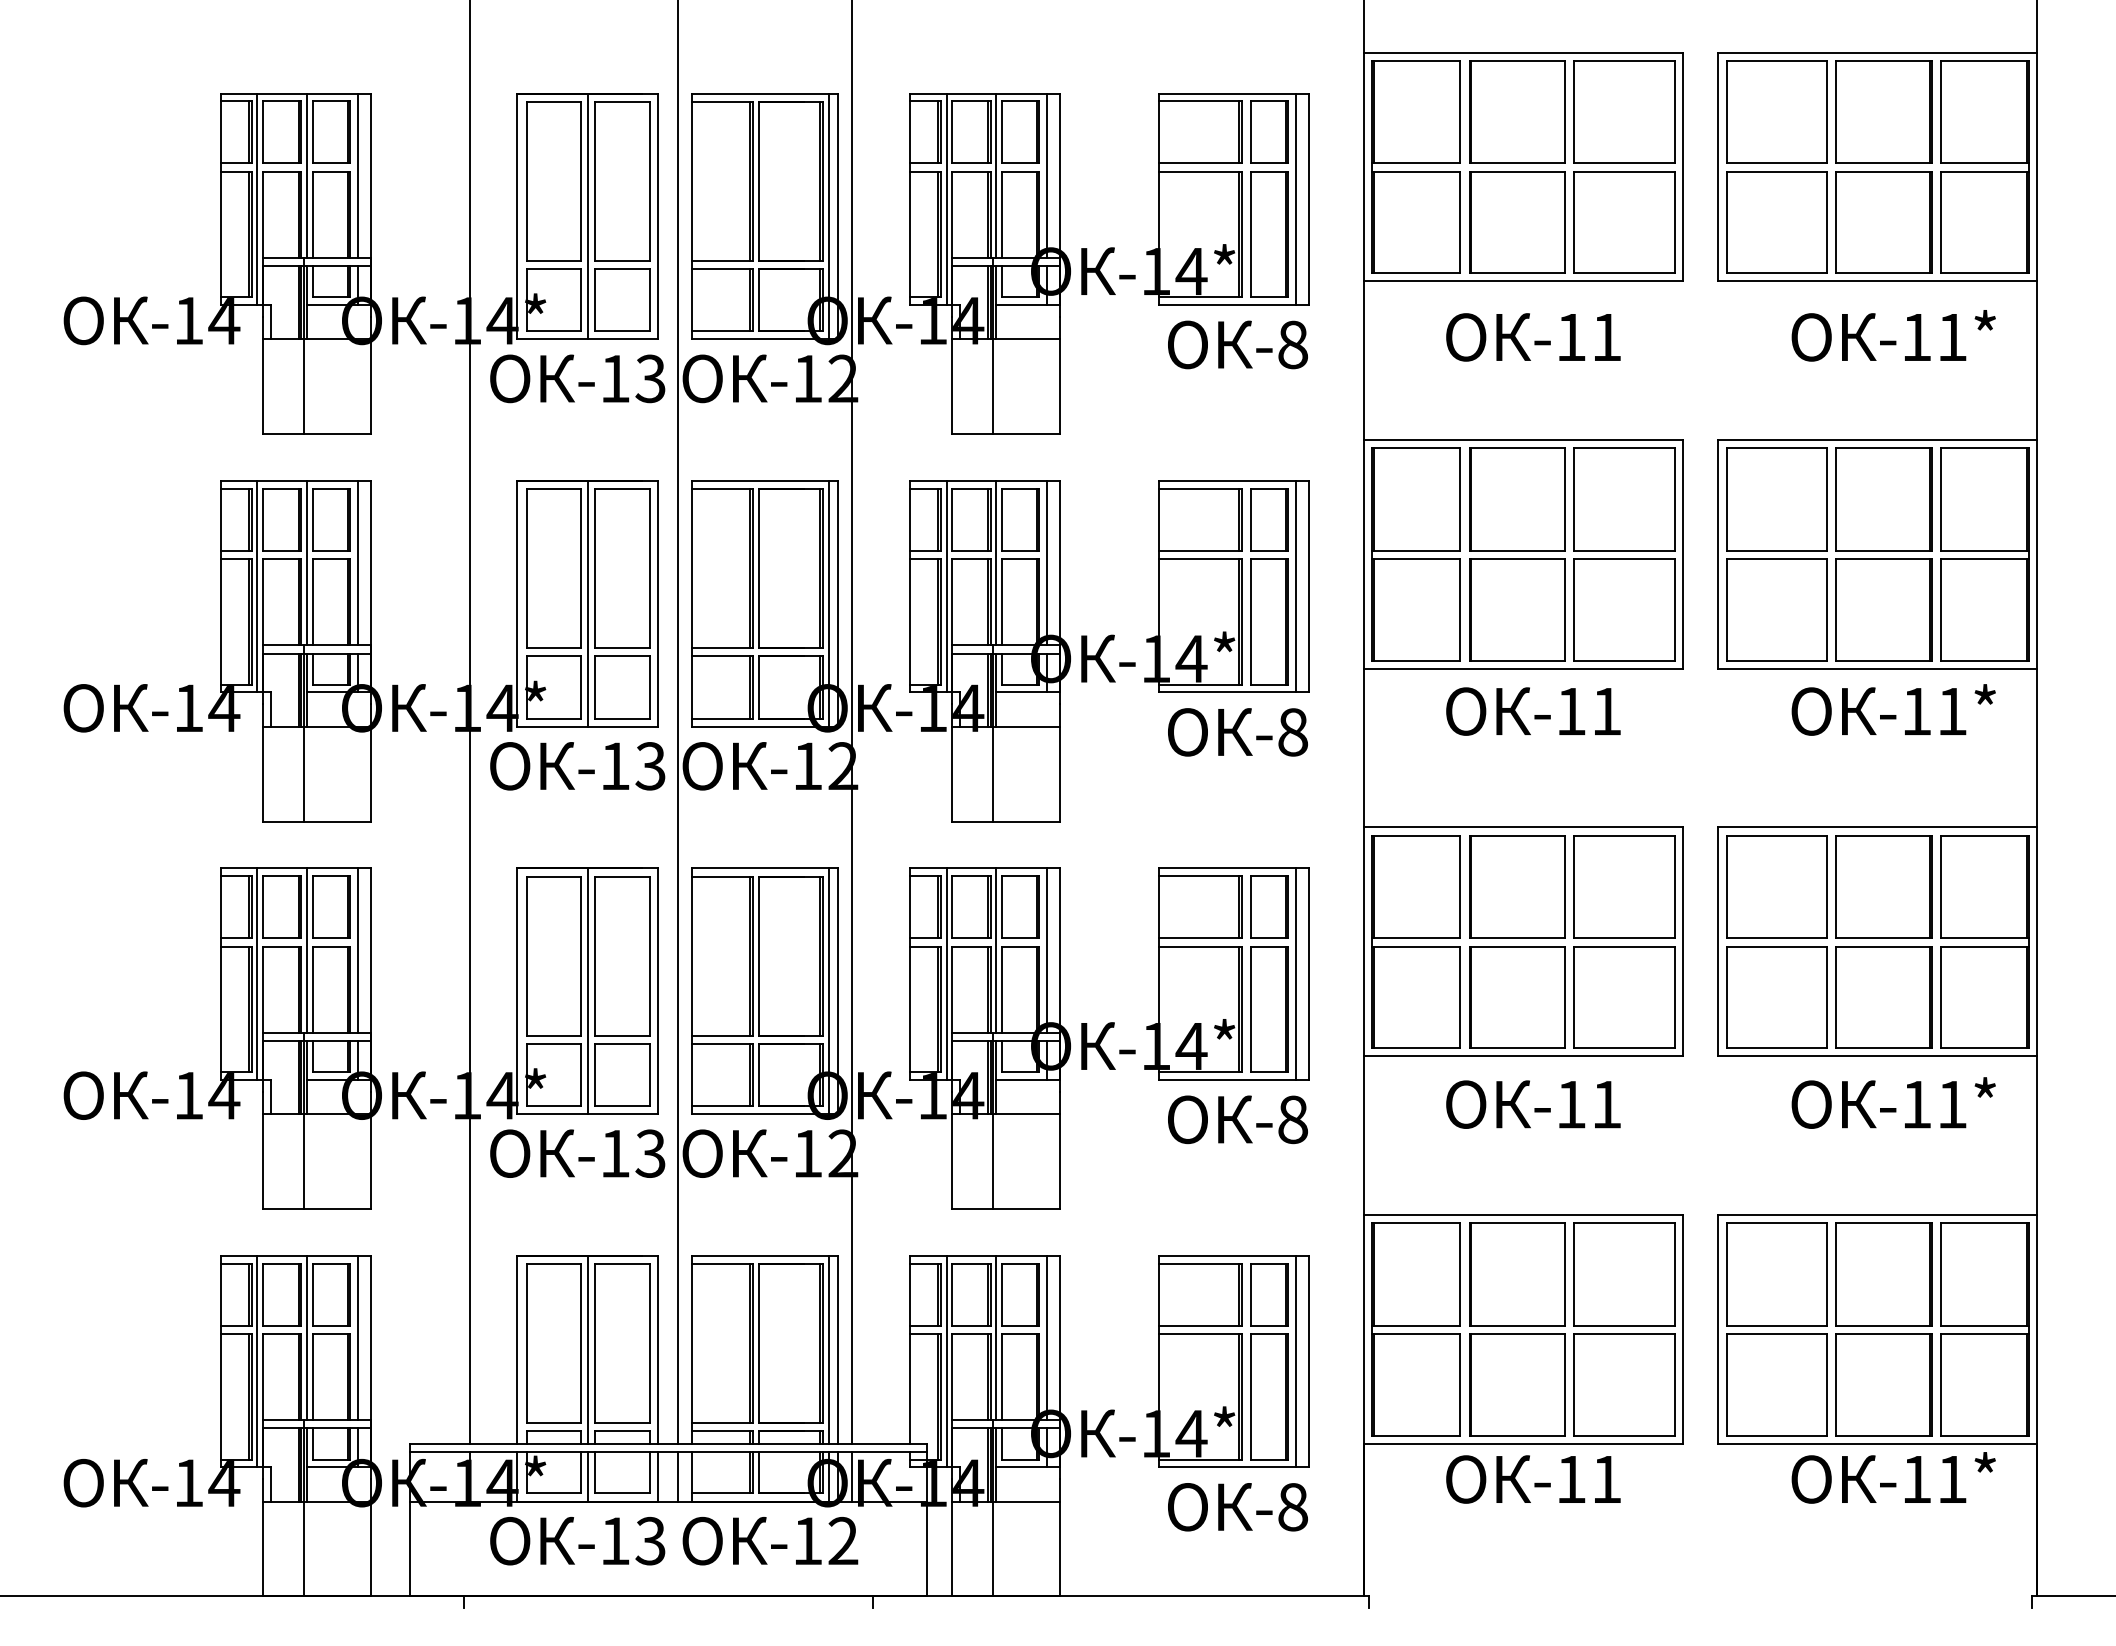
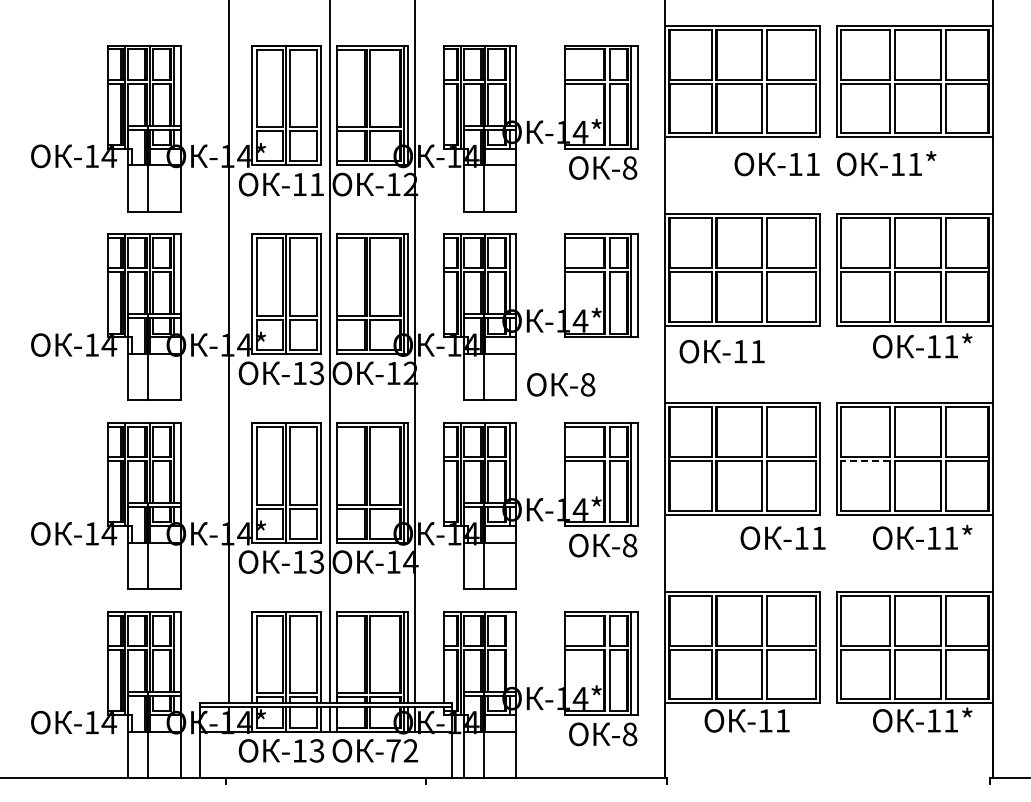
text: (1893, 335) -> (886, 163), moved
text: (1532, 337) -> (776, 164), moved
text: (649, 378) -> (316, 184), -13 -> -11
text: (1532, 711) -> (721, 351), moved
text: (1238, 731) -> (561, 384), moved
line: (1776, 947) -> (865, 461), solid -> dashed
text: (1532, 1103) -> (782, 537), moved
text: (842, 1152) -> (410, 561), -12 -> -14
line: (1047, 1337) -> (510, 651), removed
text: (807, 1540) -> (393, 750), -12 -> -72

